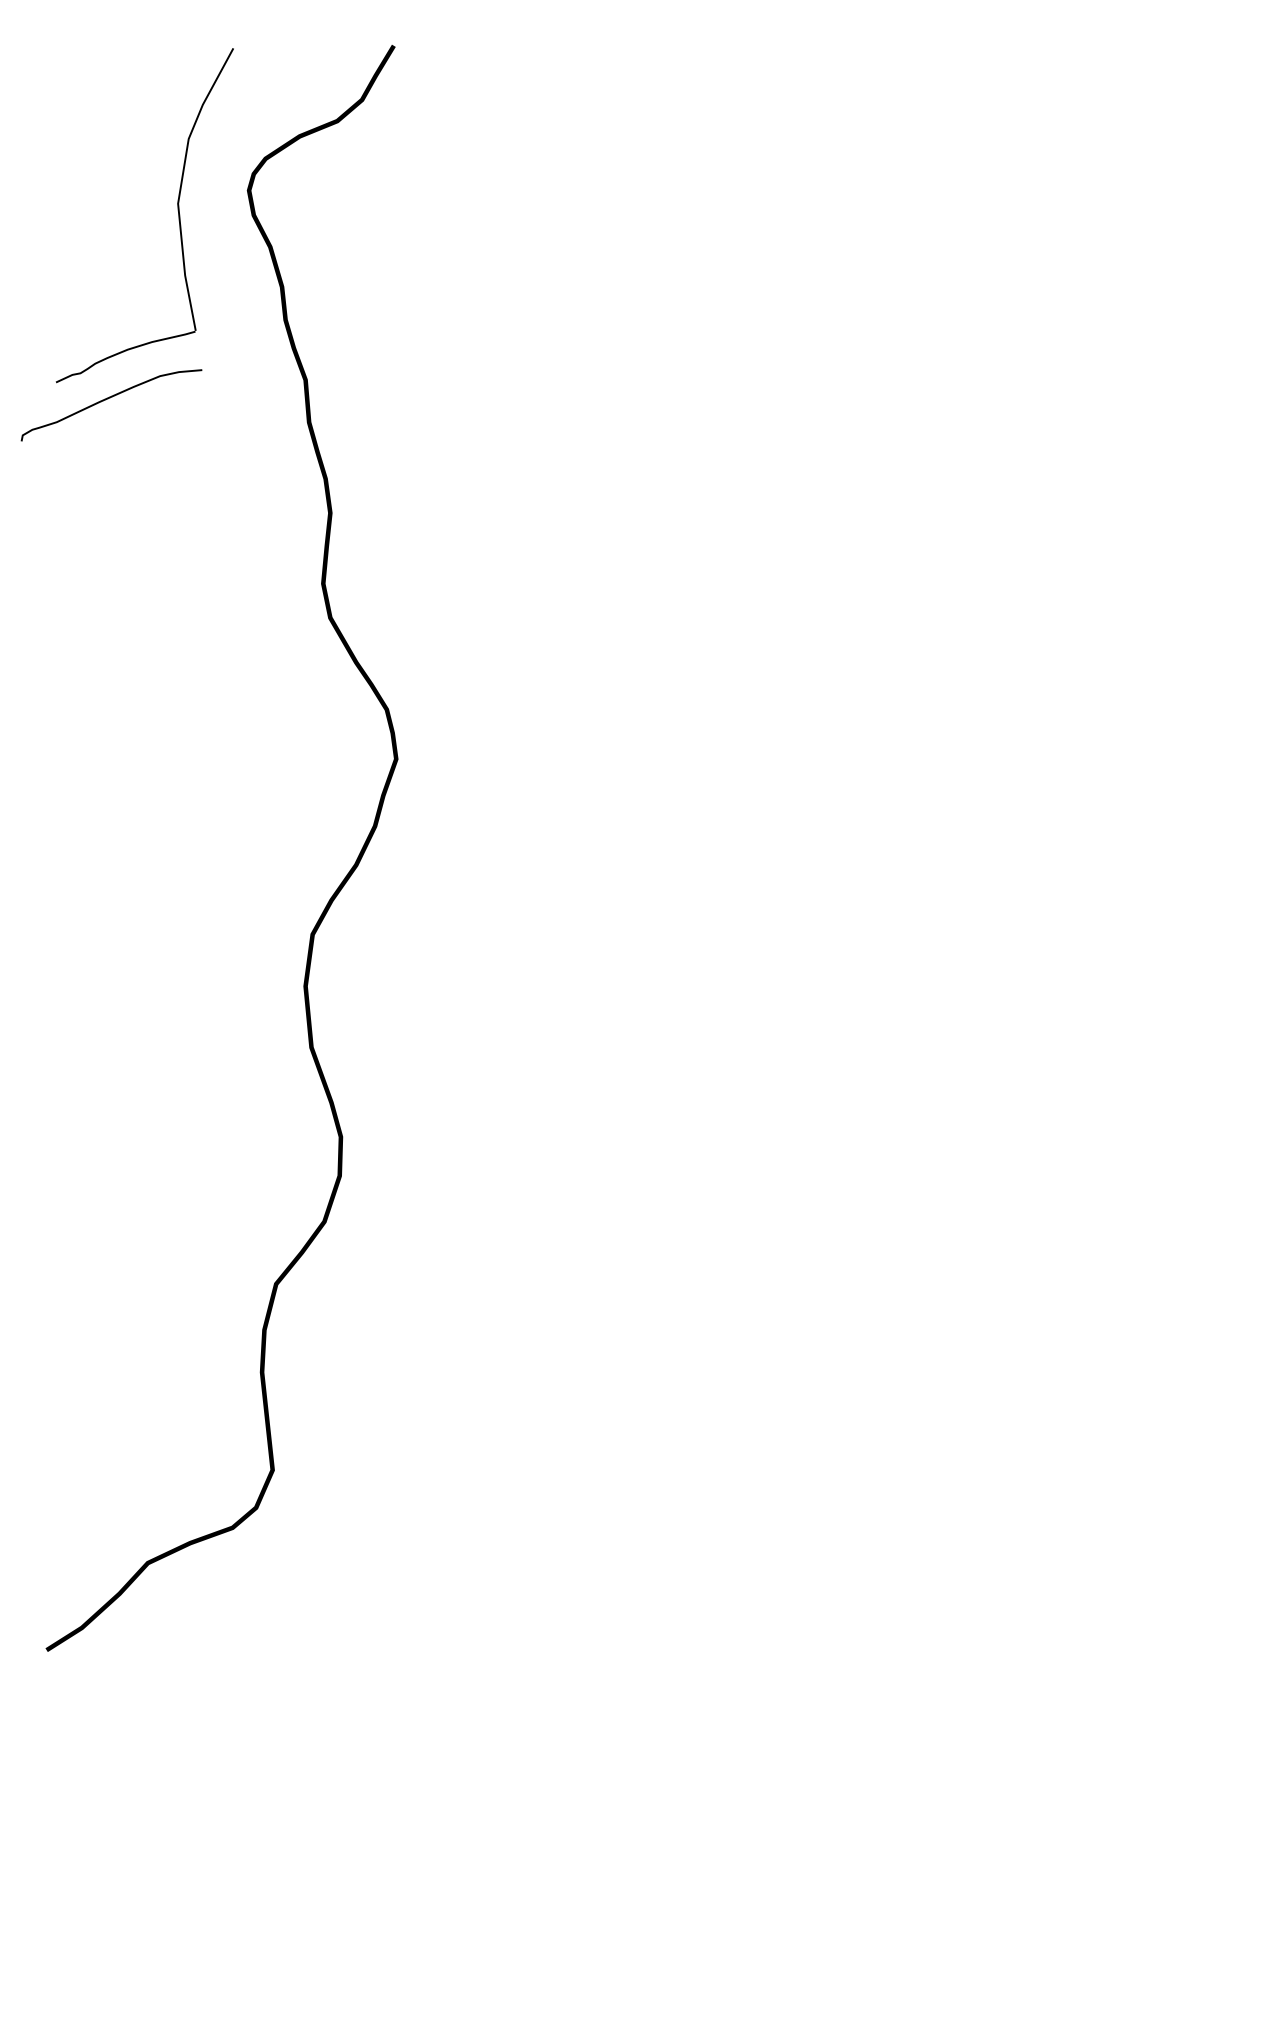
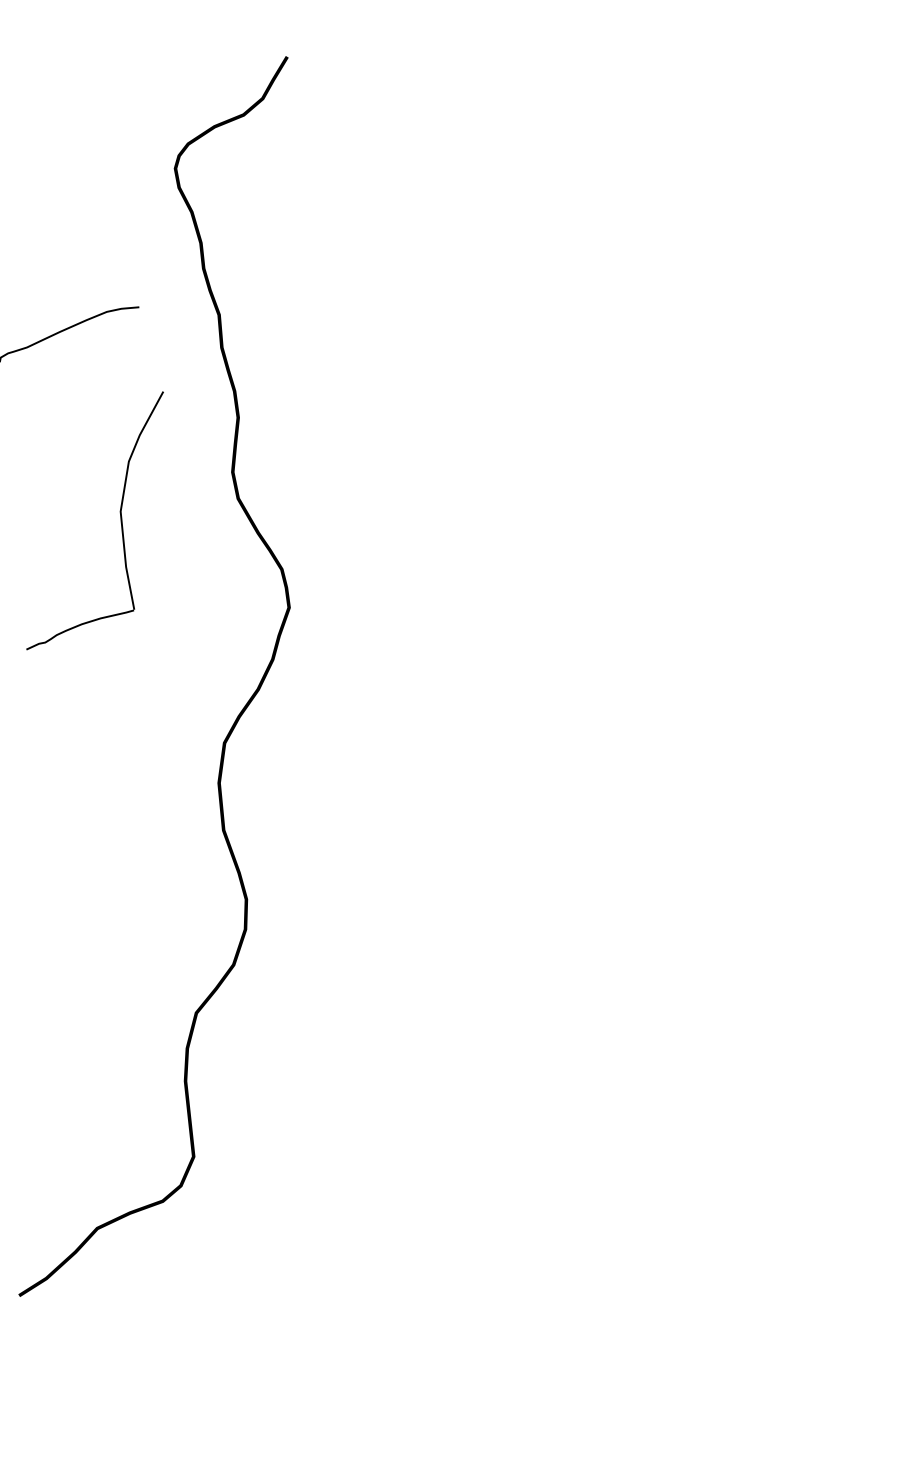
part: (177, 210) -> (120, 516), moved

